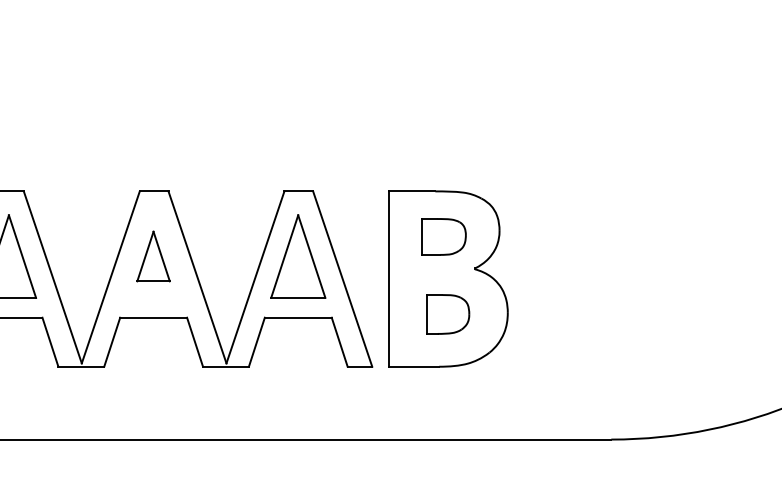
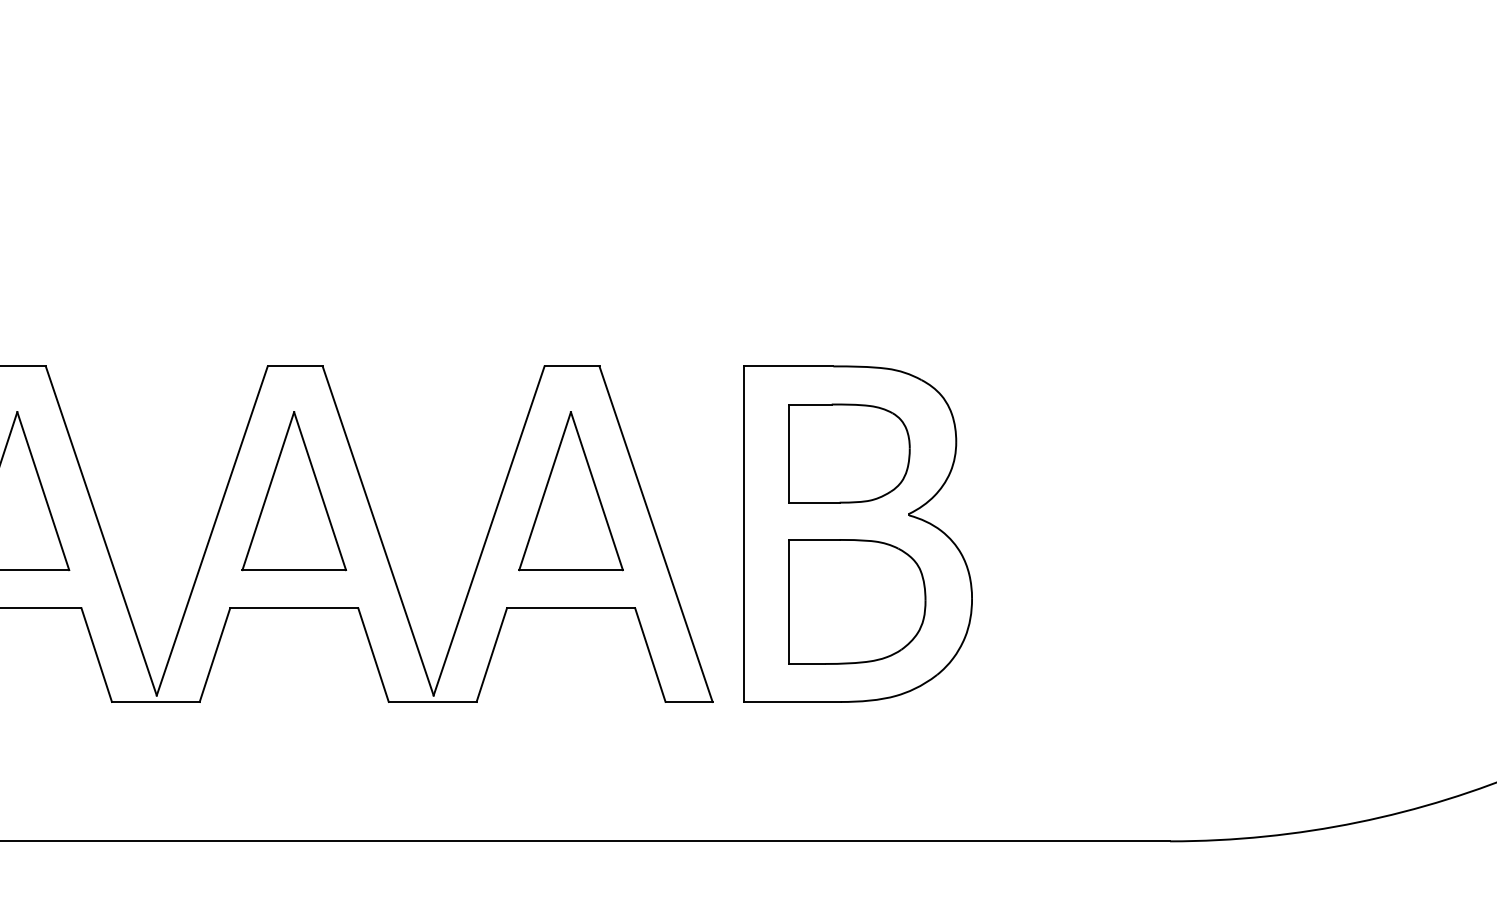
part: (443, 236) -> (848, 452), size x1.43
part: (153, 256) -> (293, 490), size x1.67
part: (447, 314) -> (856, 601), size x1.67

